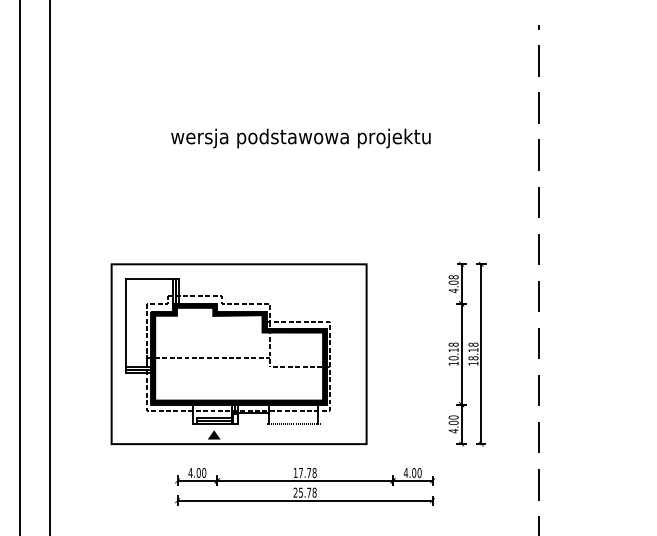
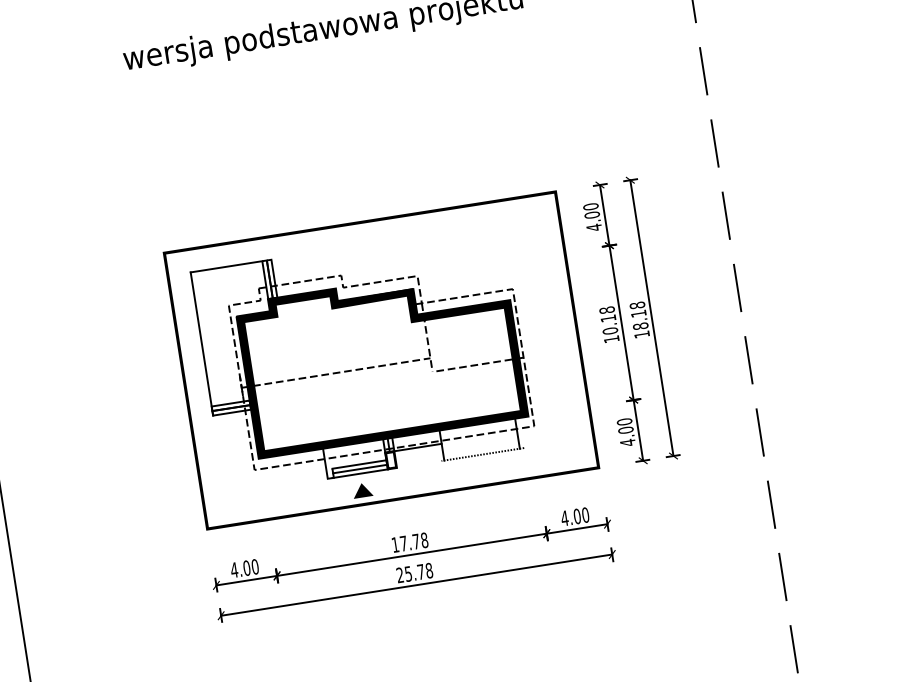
text: (453, 277) -> (590, 207), 4.08 -> 4.00
part: (238, 353) -> (380, 359), moved

